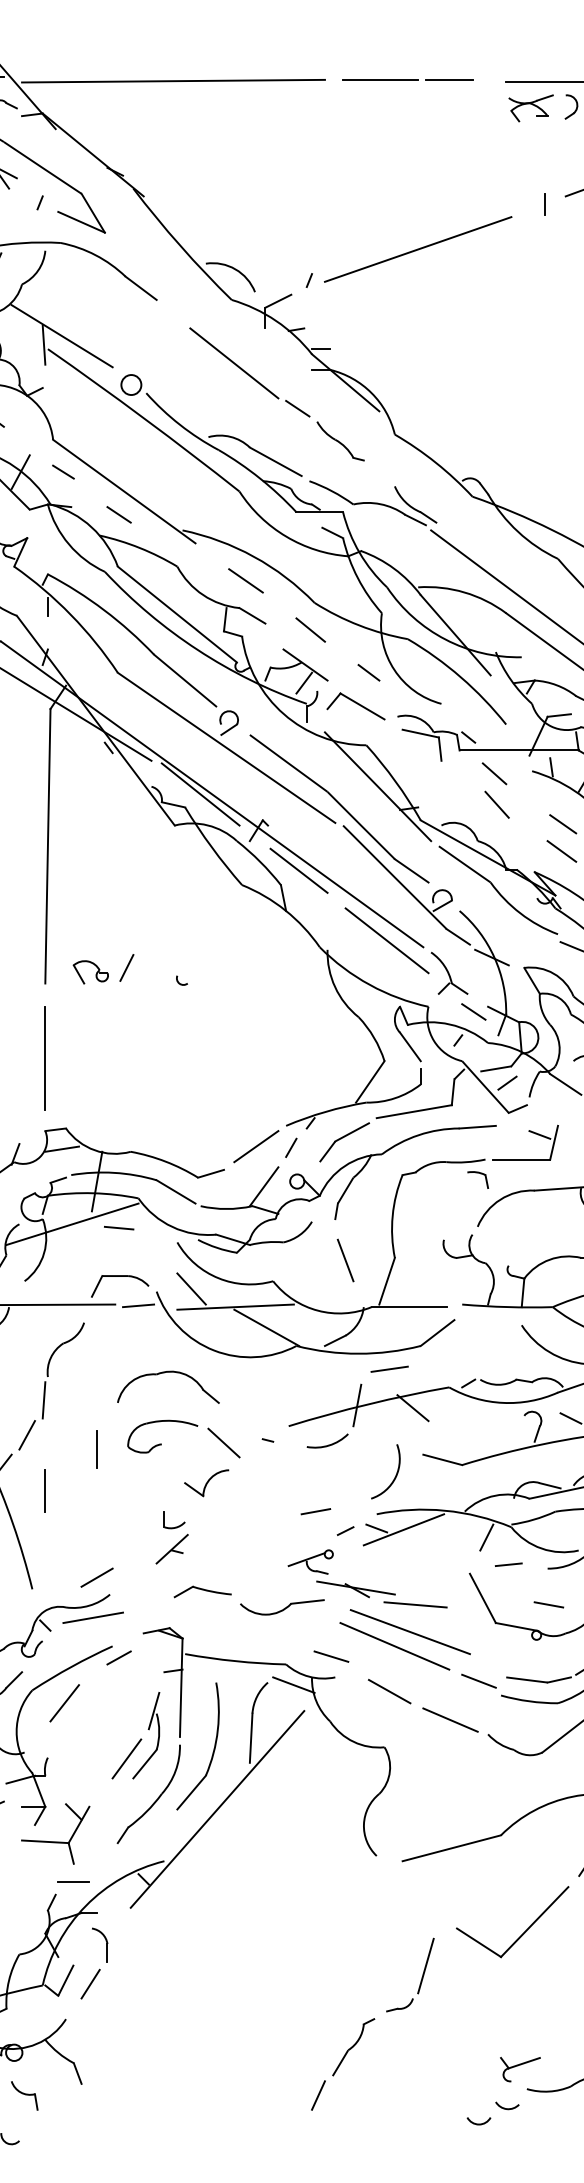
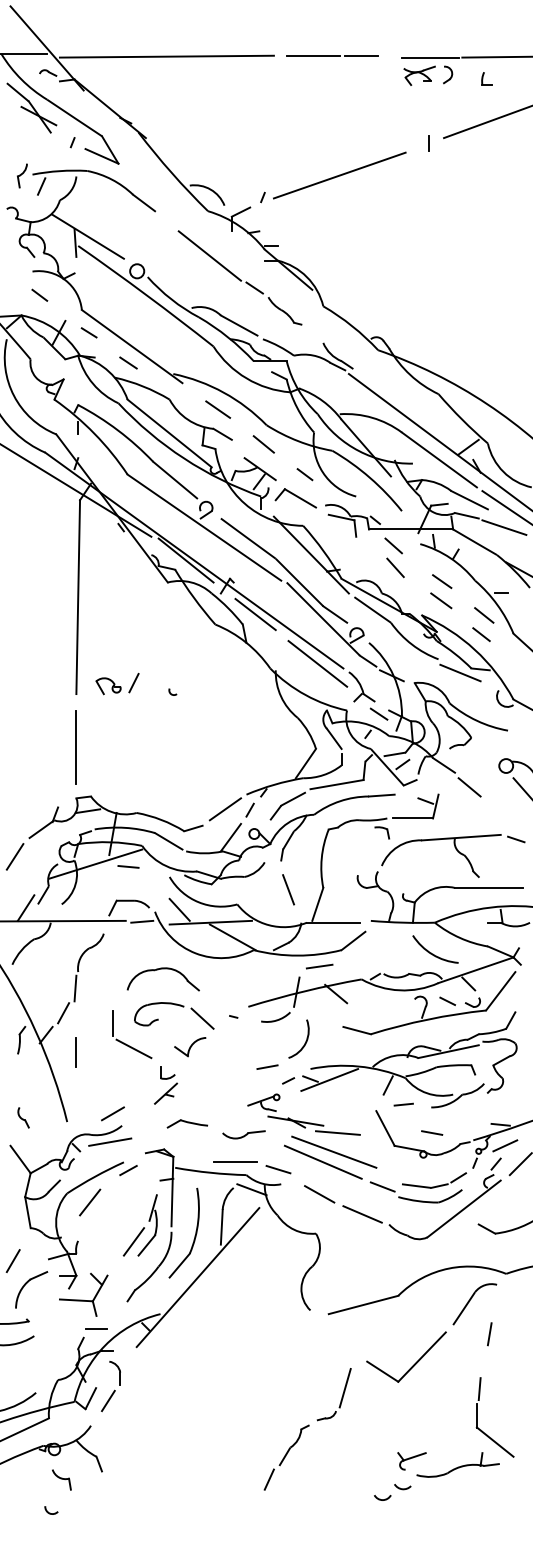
arc: (395, 1475) -> (305, 1041), moved
line: (126, 1485) -> (133, 1048), added
part: (281, 1606) -> (243, 1134), size x0.71
line: (270, 1646) -> (235, 1162), added

